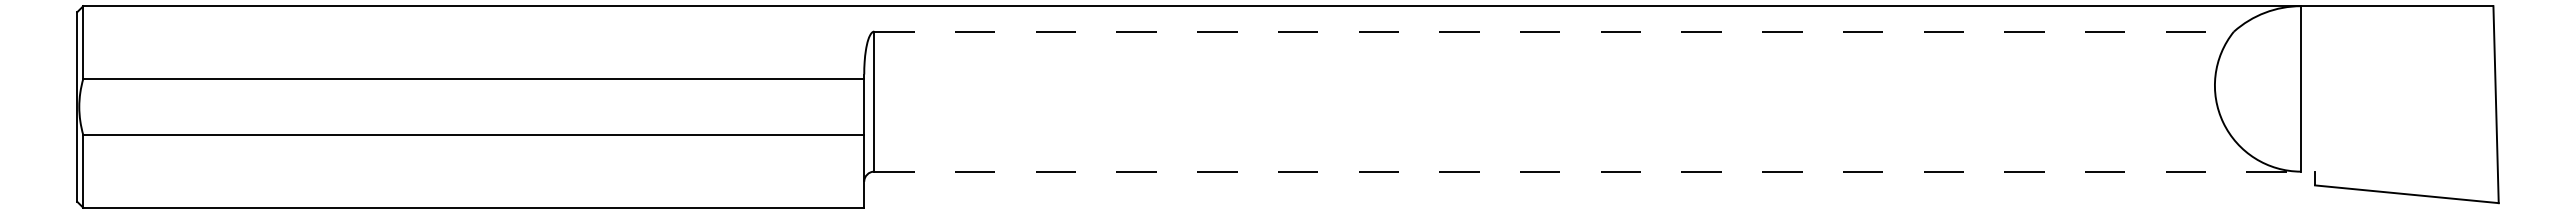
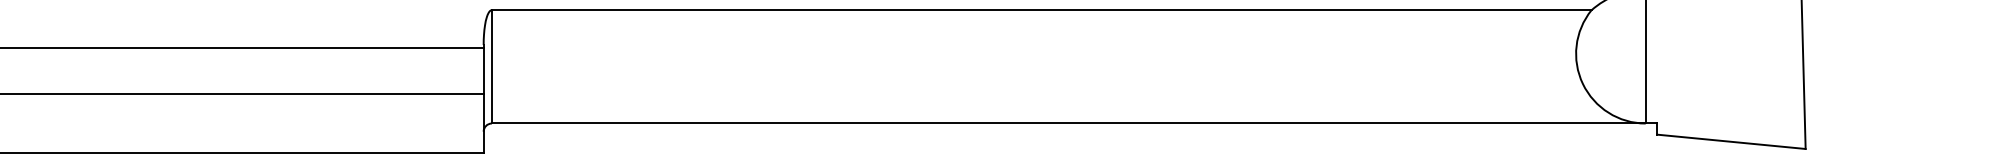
line: (1554, 31) -> (1041, 10), dashed -> solid
line: (1595, 171) -> (1075, 123), dashed -> solid

